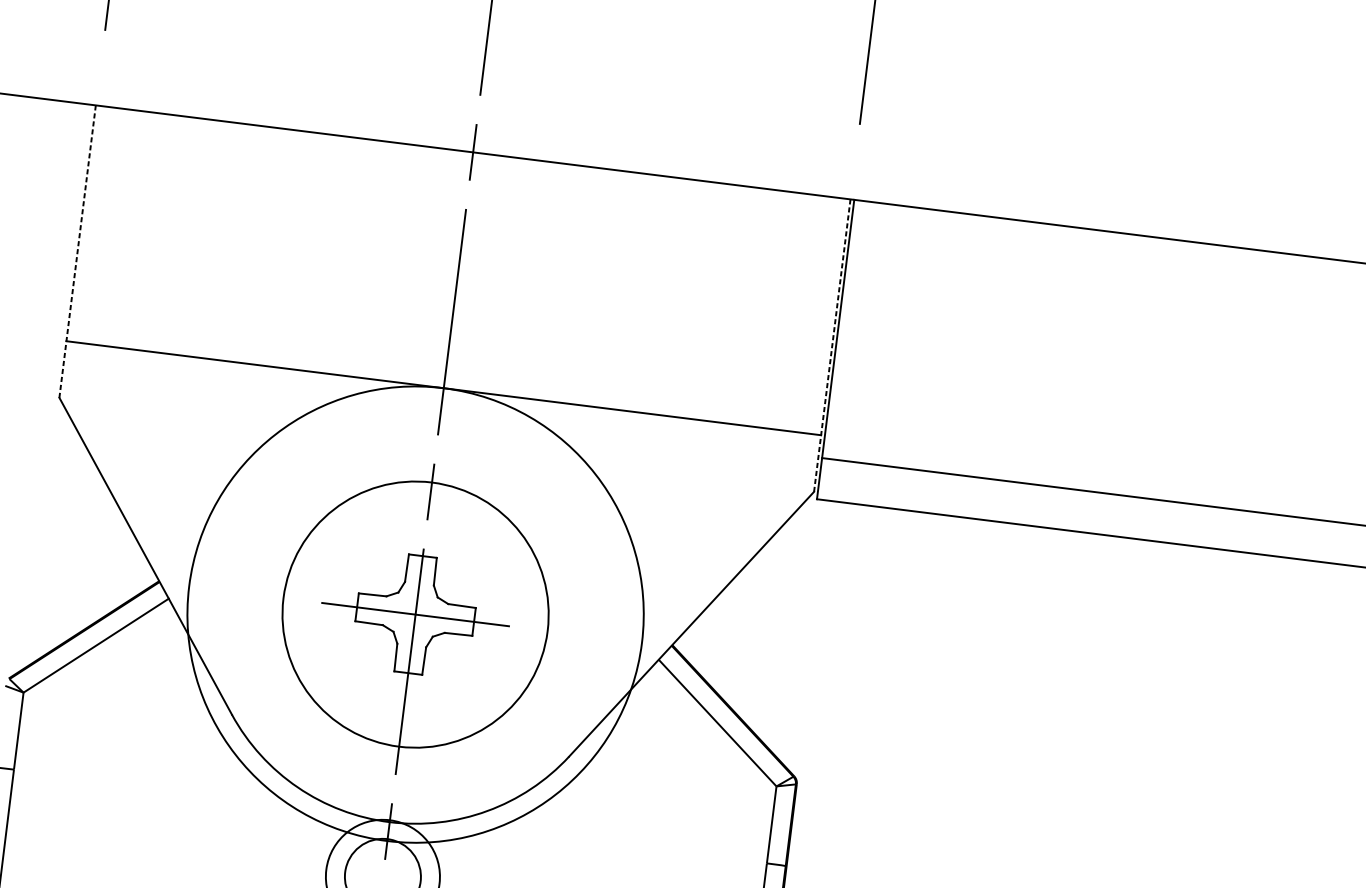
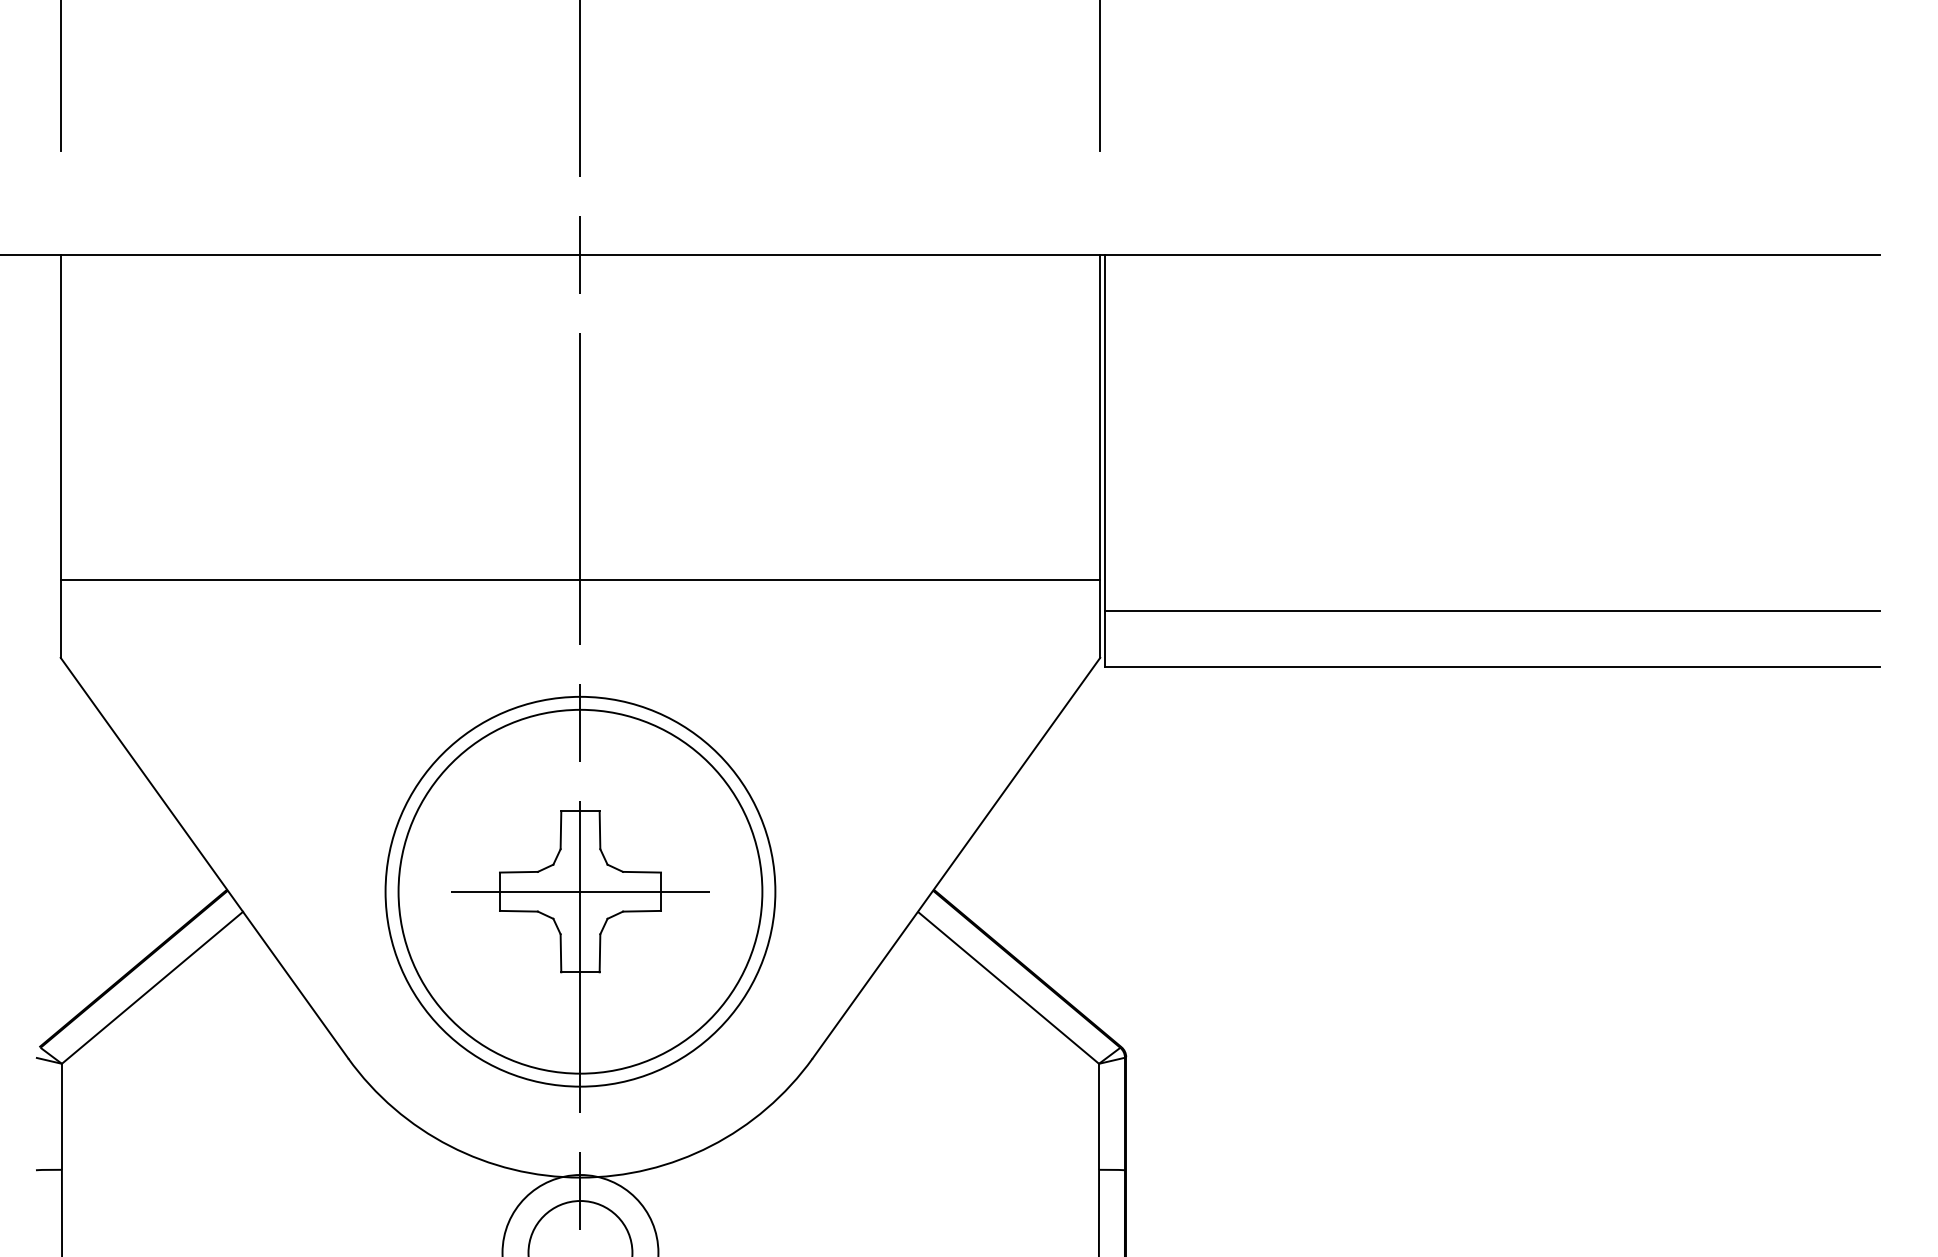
line: (77, 251) -> (60, 456), dashed -> solid
line: (832, 345) -> (1100, 456), dashed -> solid
circle: (415, 614) -> (580, 891), size x0.62

